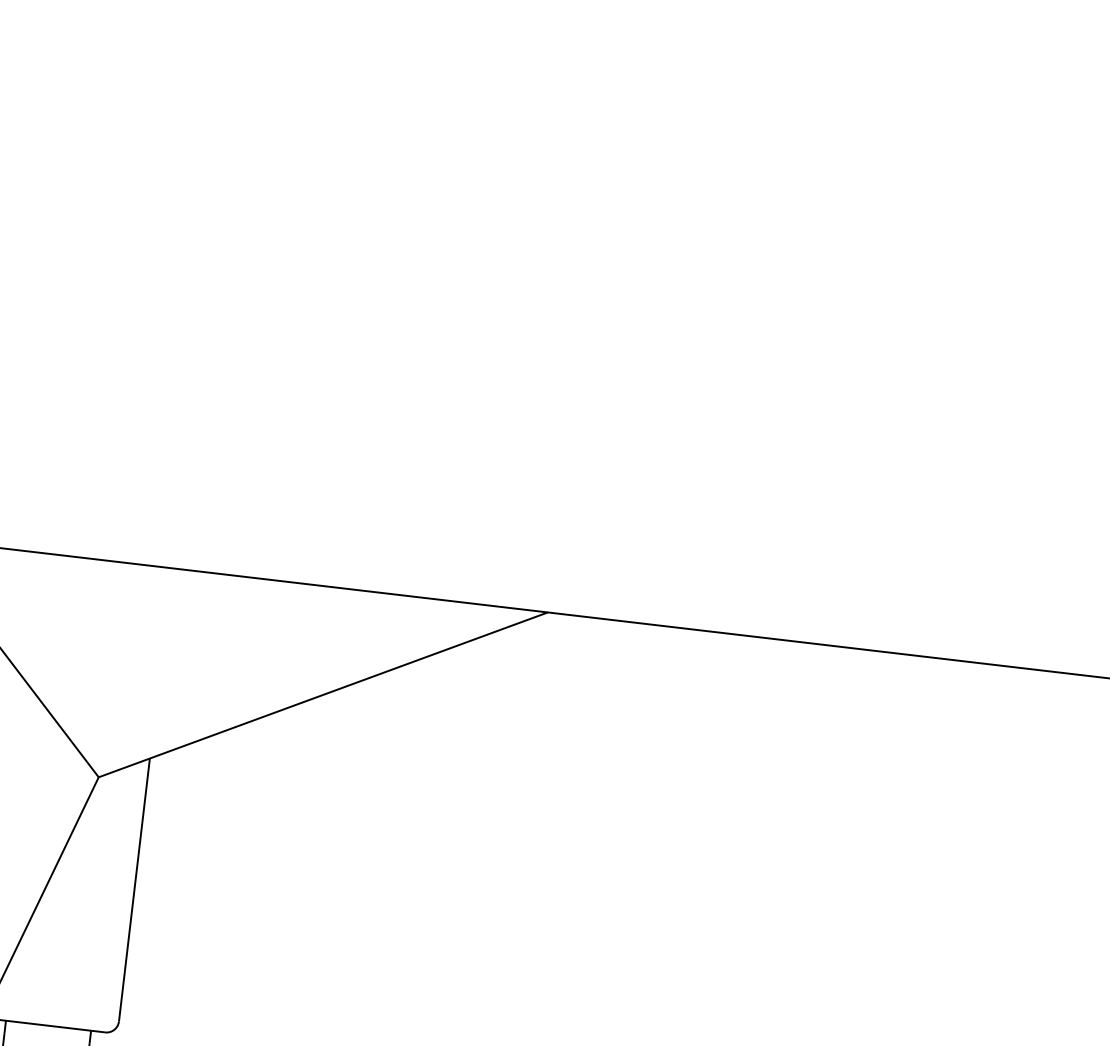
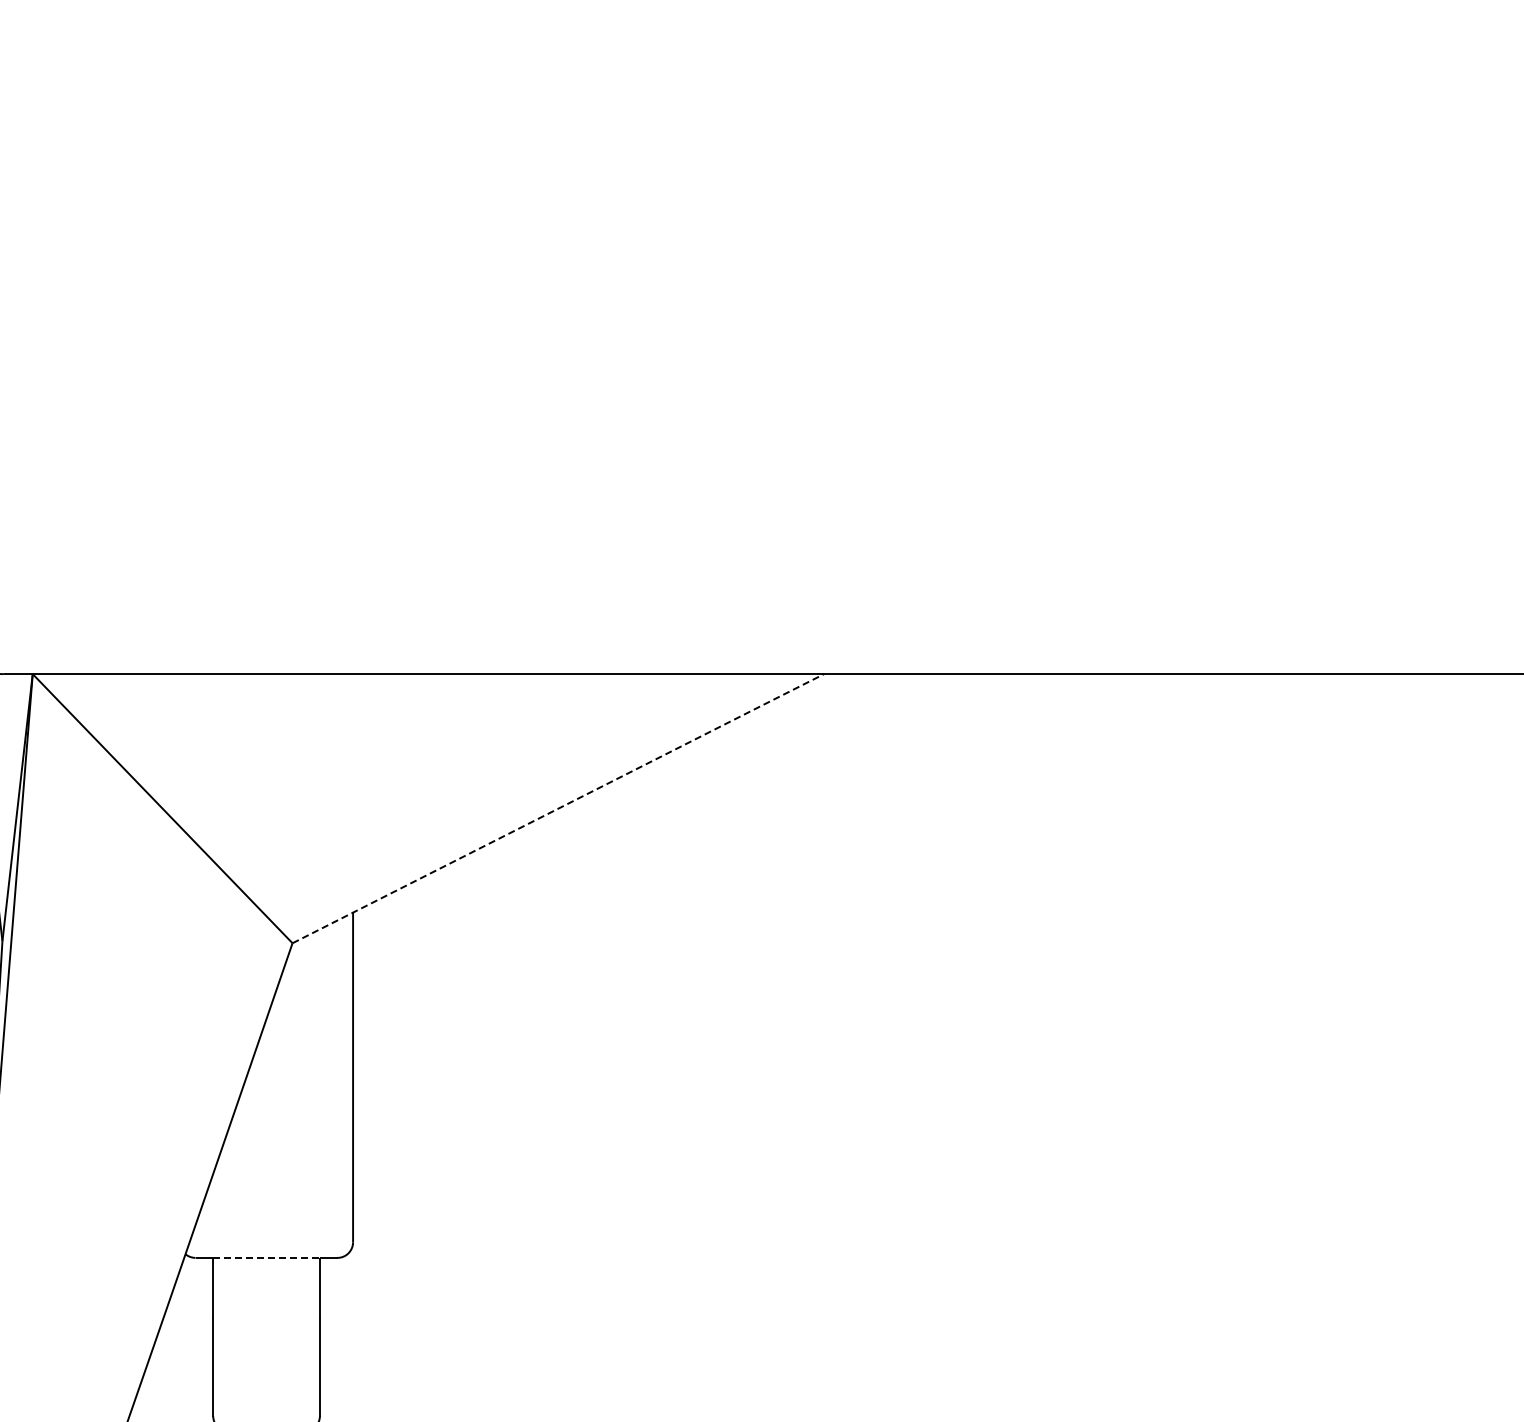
line: (323, 694) -> (558, 808), solid -> dashed
line: (49, 1025) -> (267, 1257), solid -> dashed

